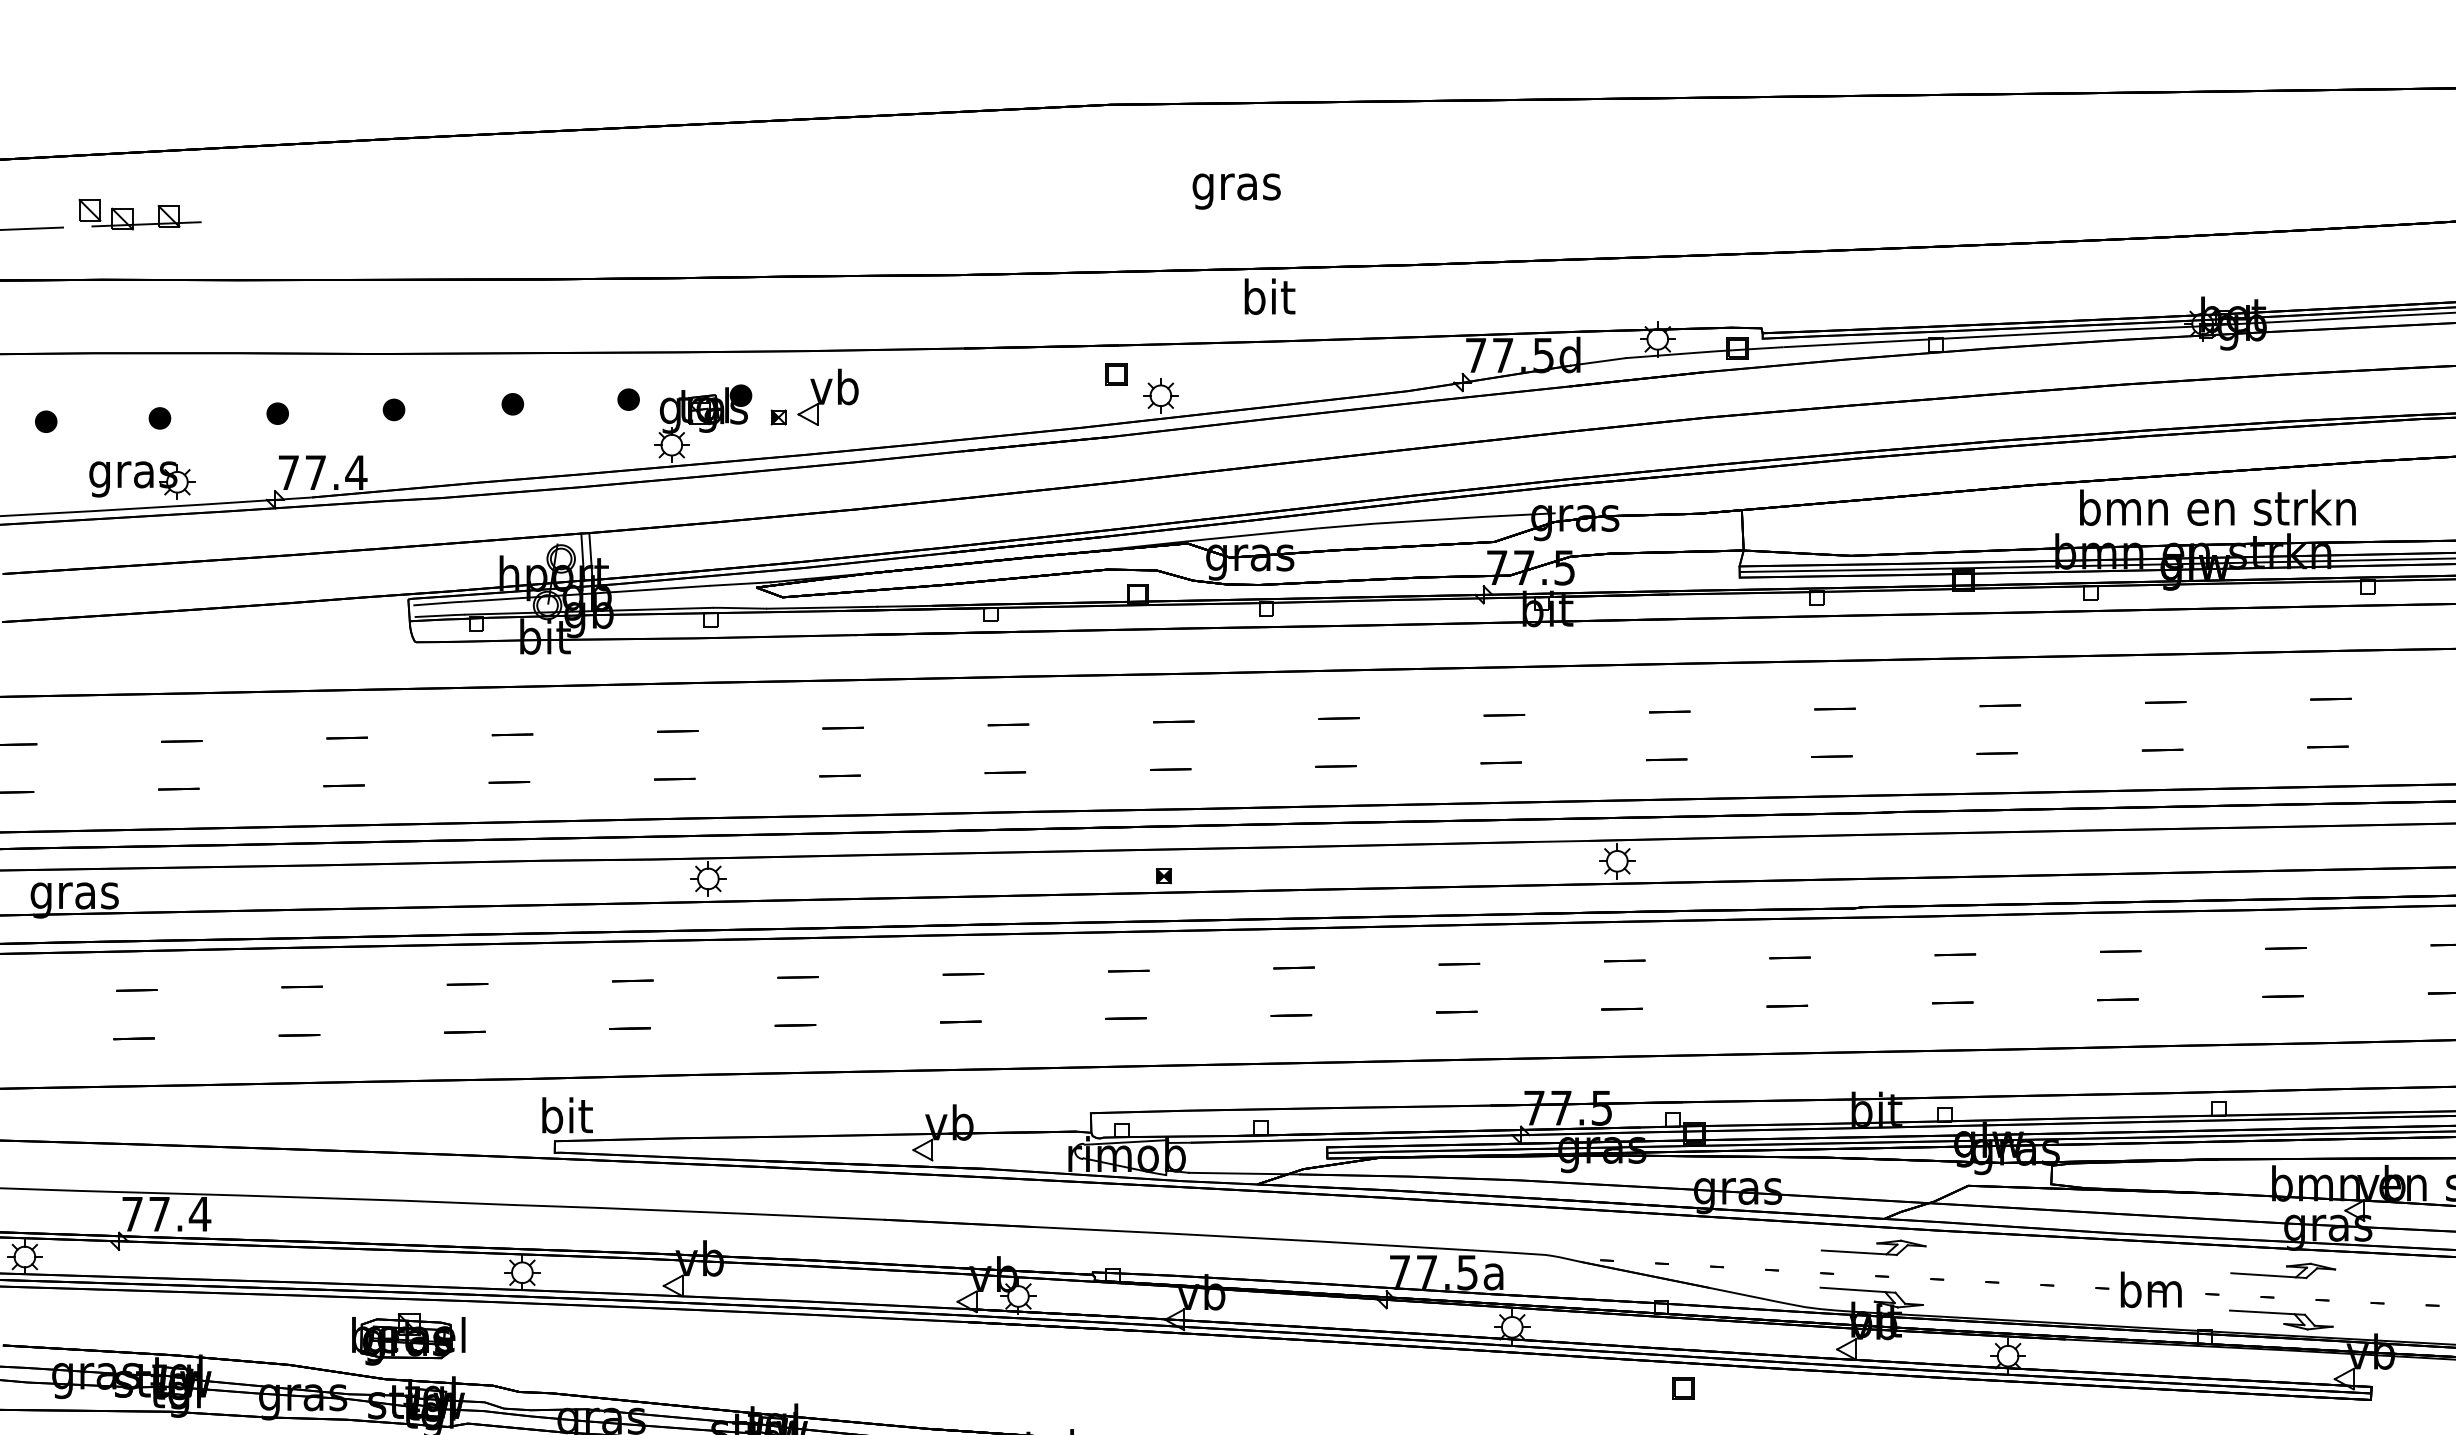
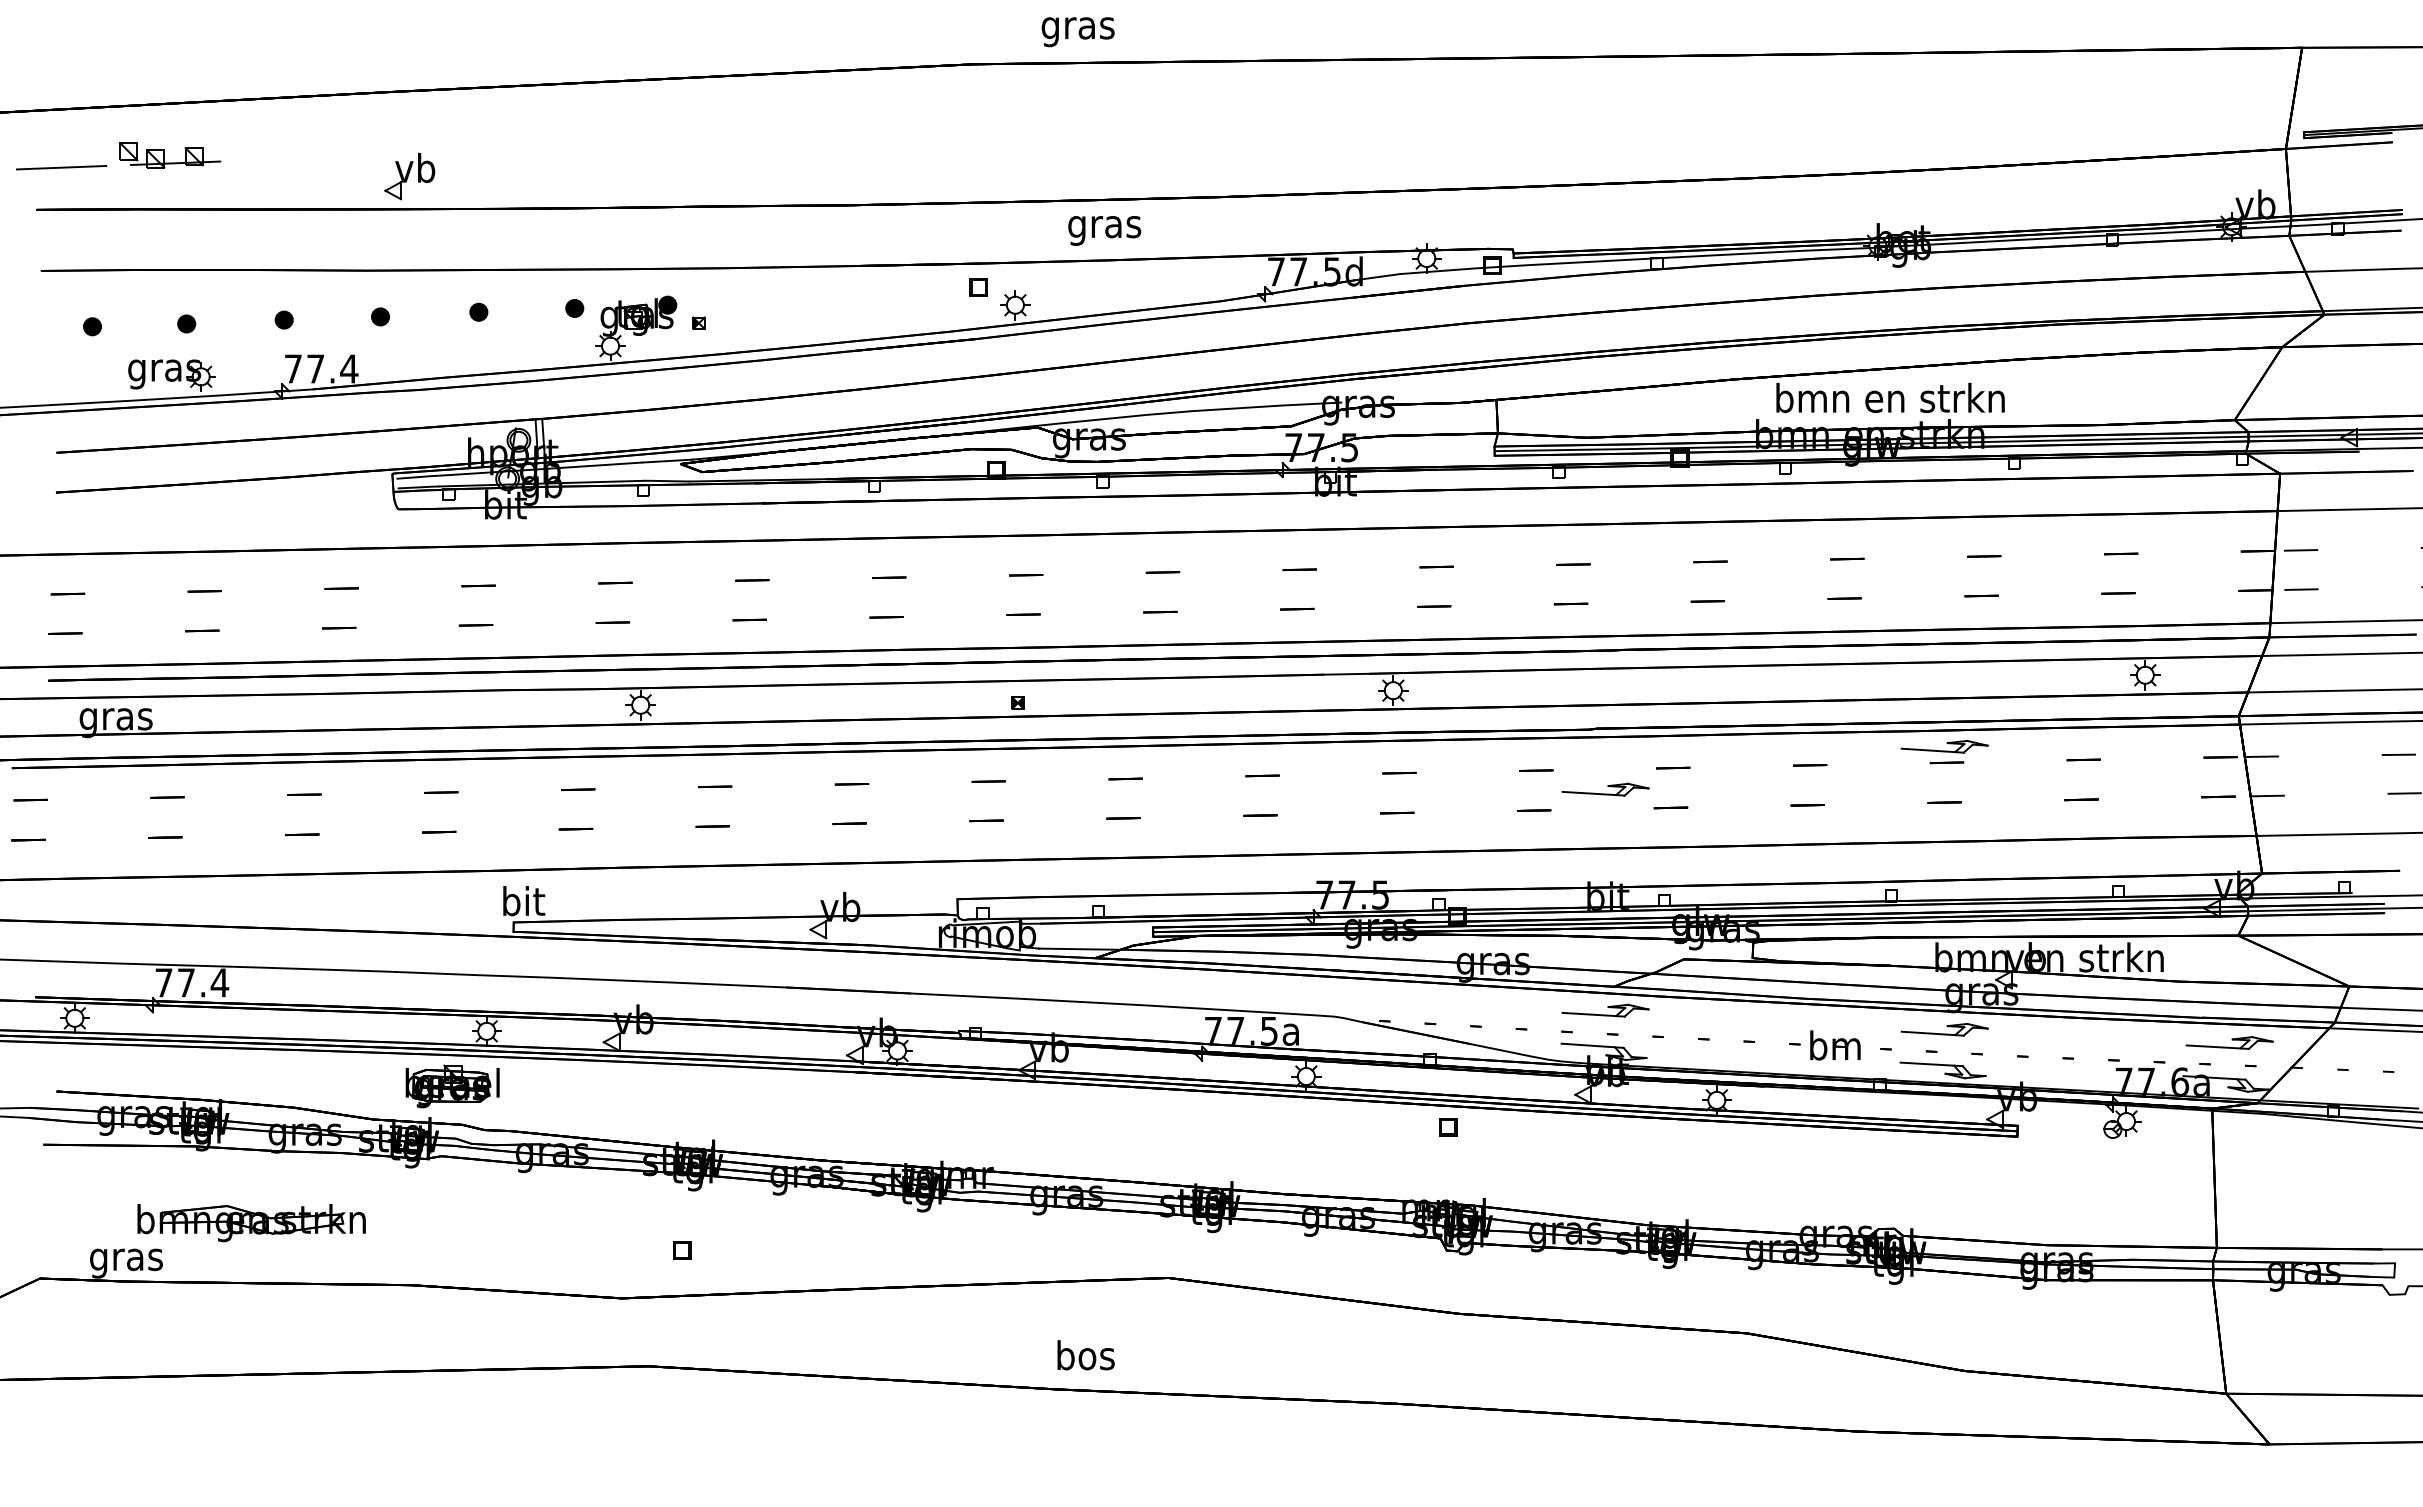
text: (1235, 191) -> (1077, 32), moved
text: (1268, 300) -> (1104, 226), bit -> gras
part: (827, 397) -> (409, 176), moved
part: (2283, 928) -> (1944, 746), added
part: (1873, 980) -> (1605, 789), added
part: (408, 1339) -> (452, 1086), moved

